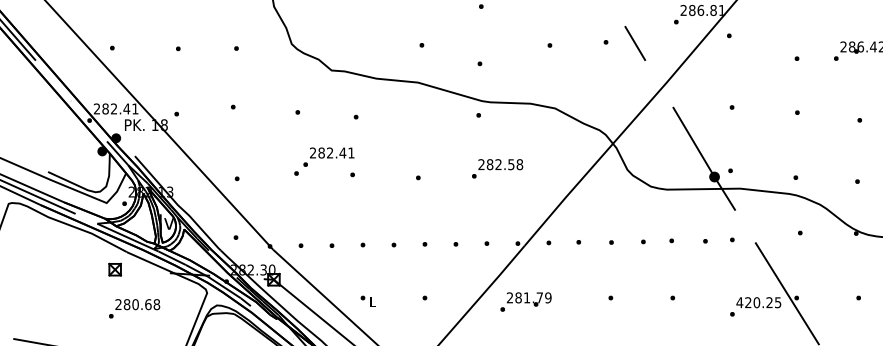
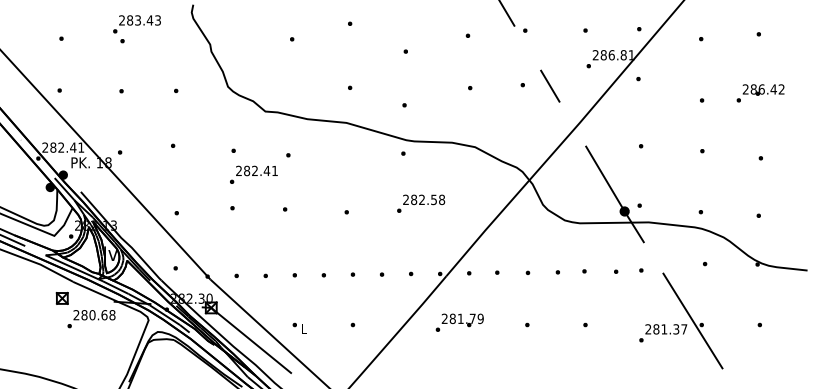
text: (328, 156) -> (253, 174), moved
text: (525, 301) -> (459, 322), moved
text: (759, 302) -> (666, 329), 420.25 -> 281.37
text: (134, 309) -> (91, 319), moved

